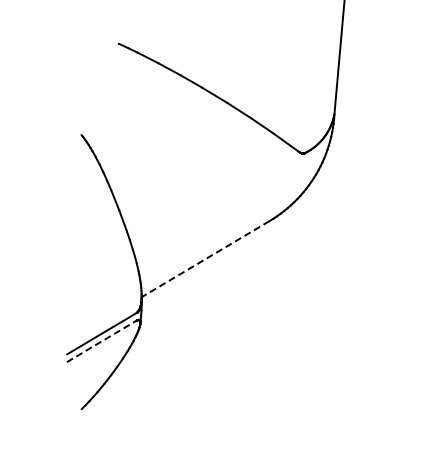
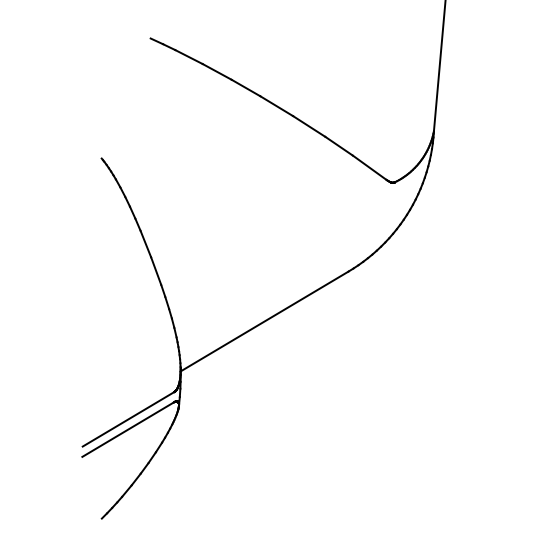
line: (205, 259) -> (264, 321), dashed -> solid
line: (102, 341) -> (129, 429), dashed -> solid

